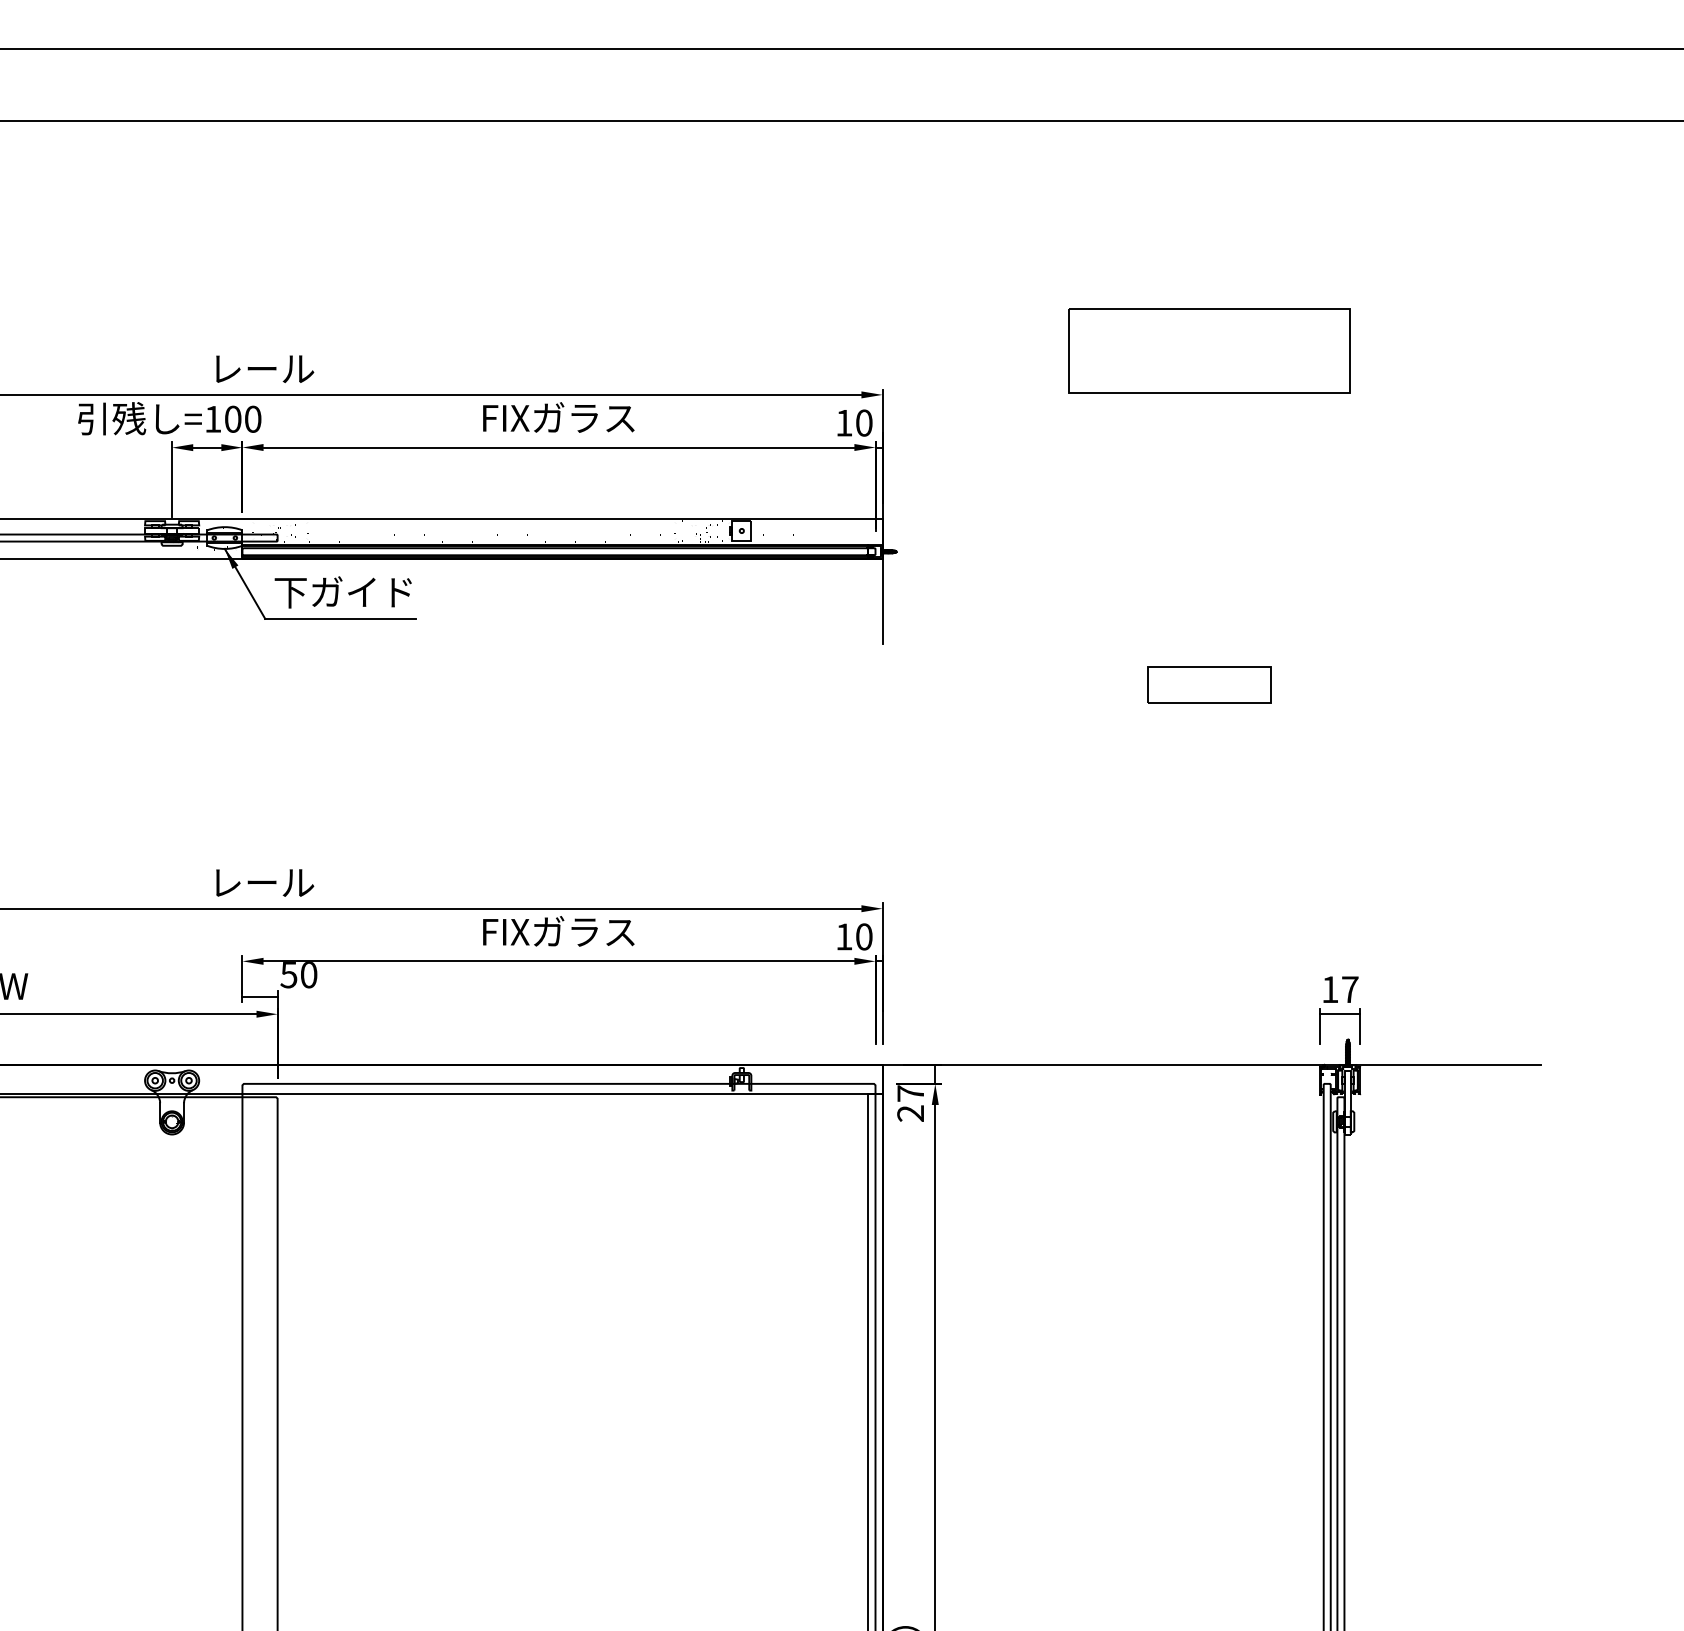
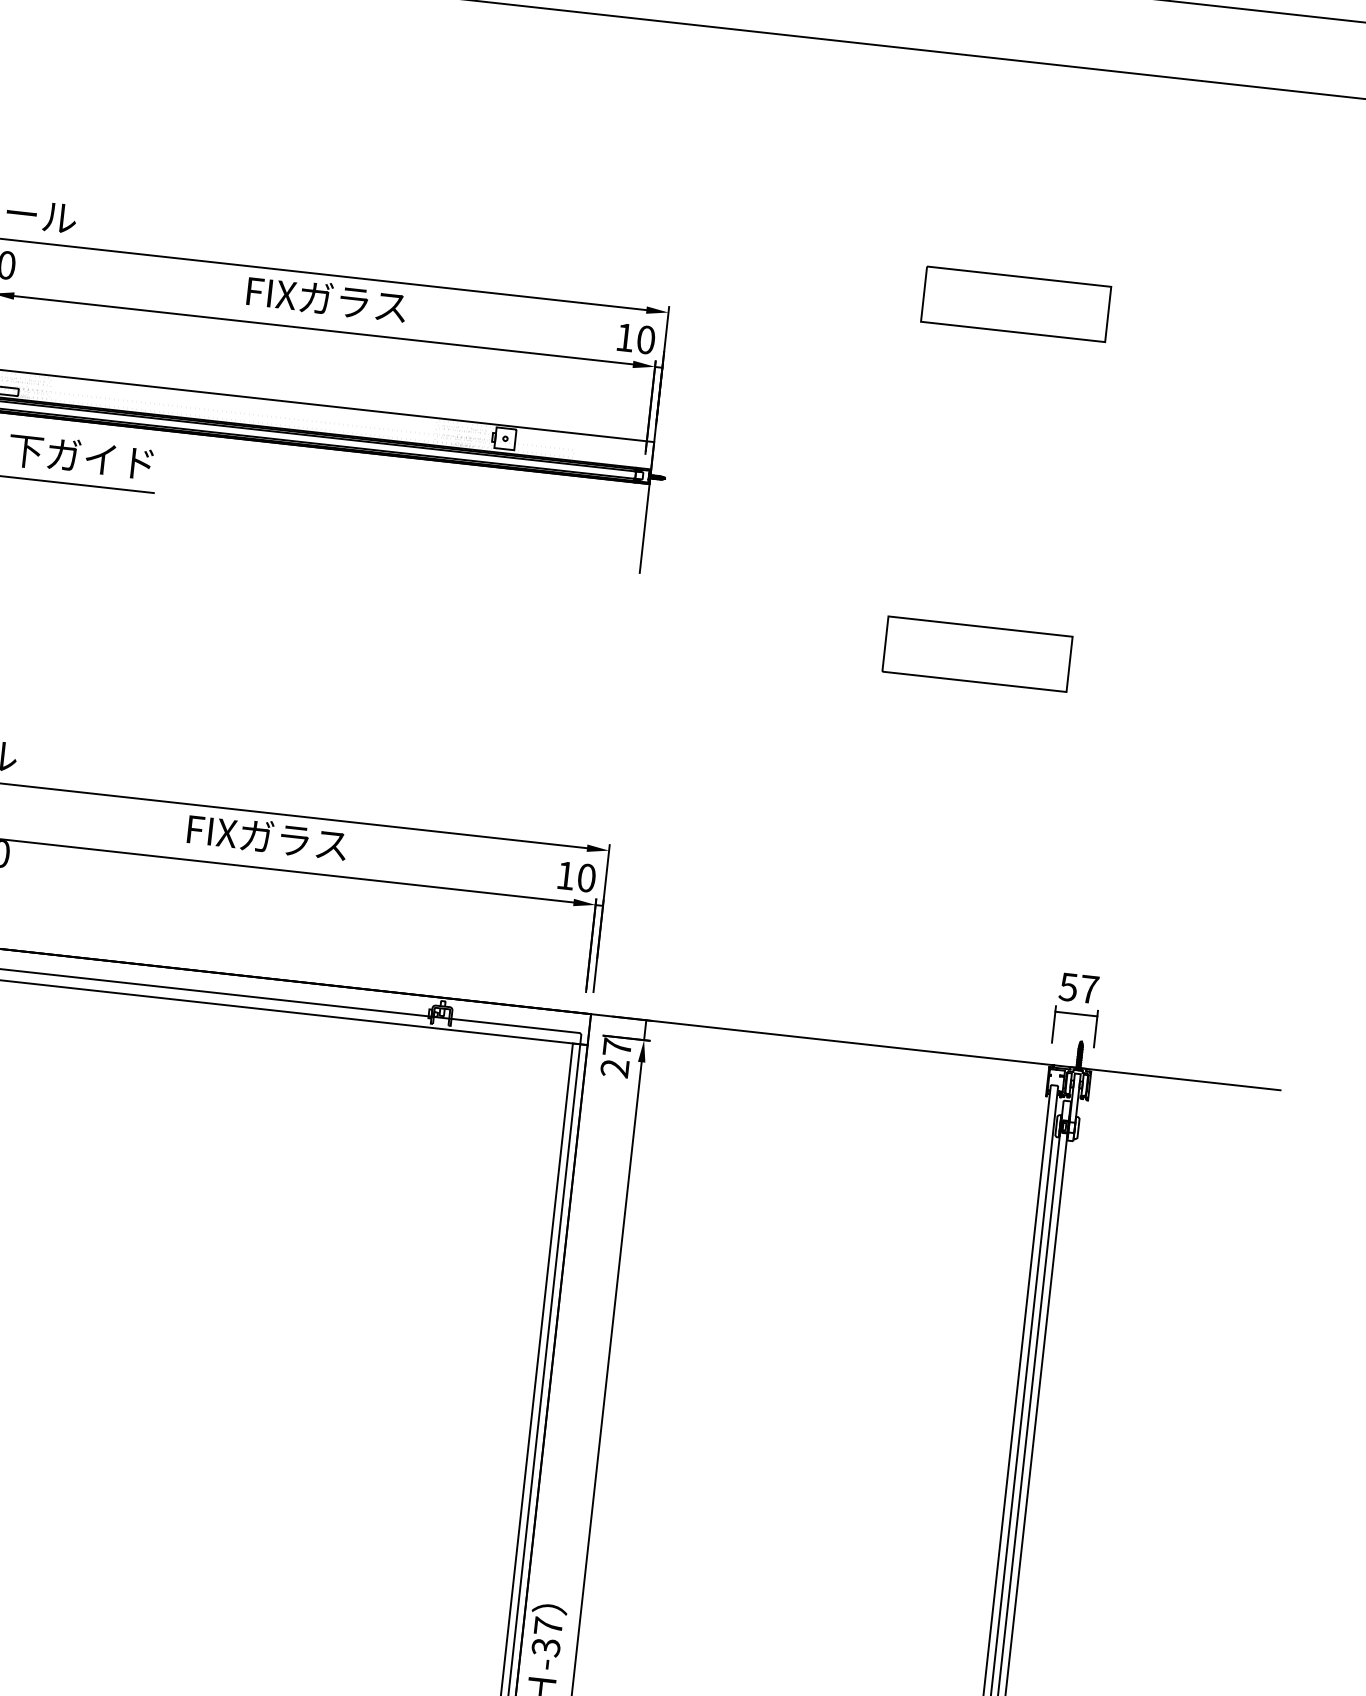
part: (1209, 350) -> (1016, 303), size x0.62
part: (1209, 684) -> (977, 653), size x1.43
text: (1329, 989) -> (1067, 986), 17 -> 57

